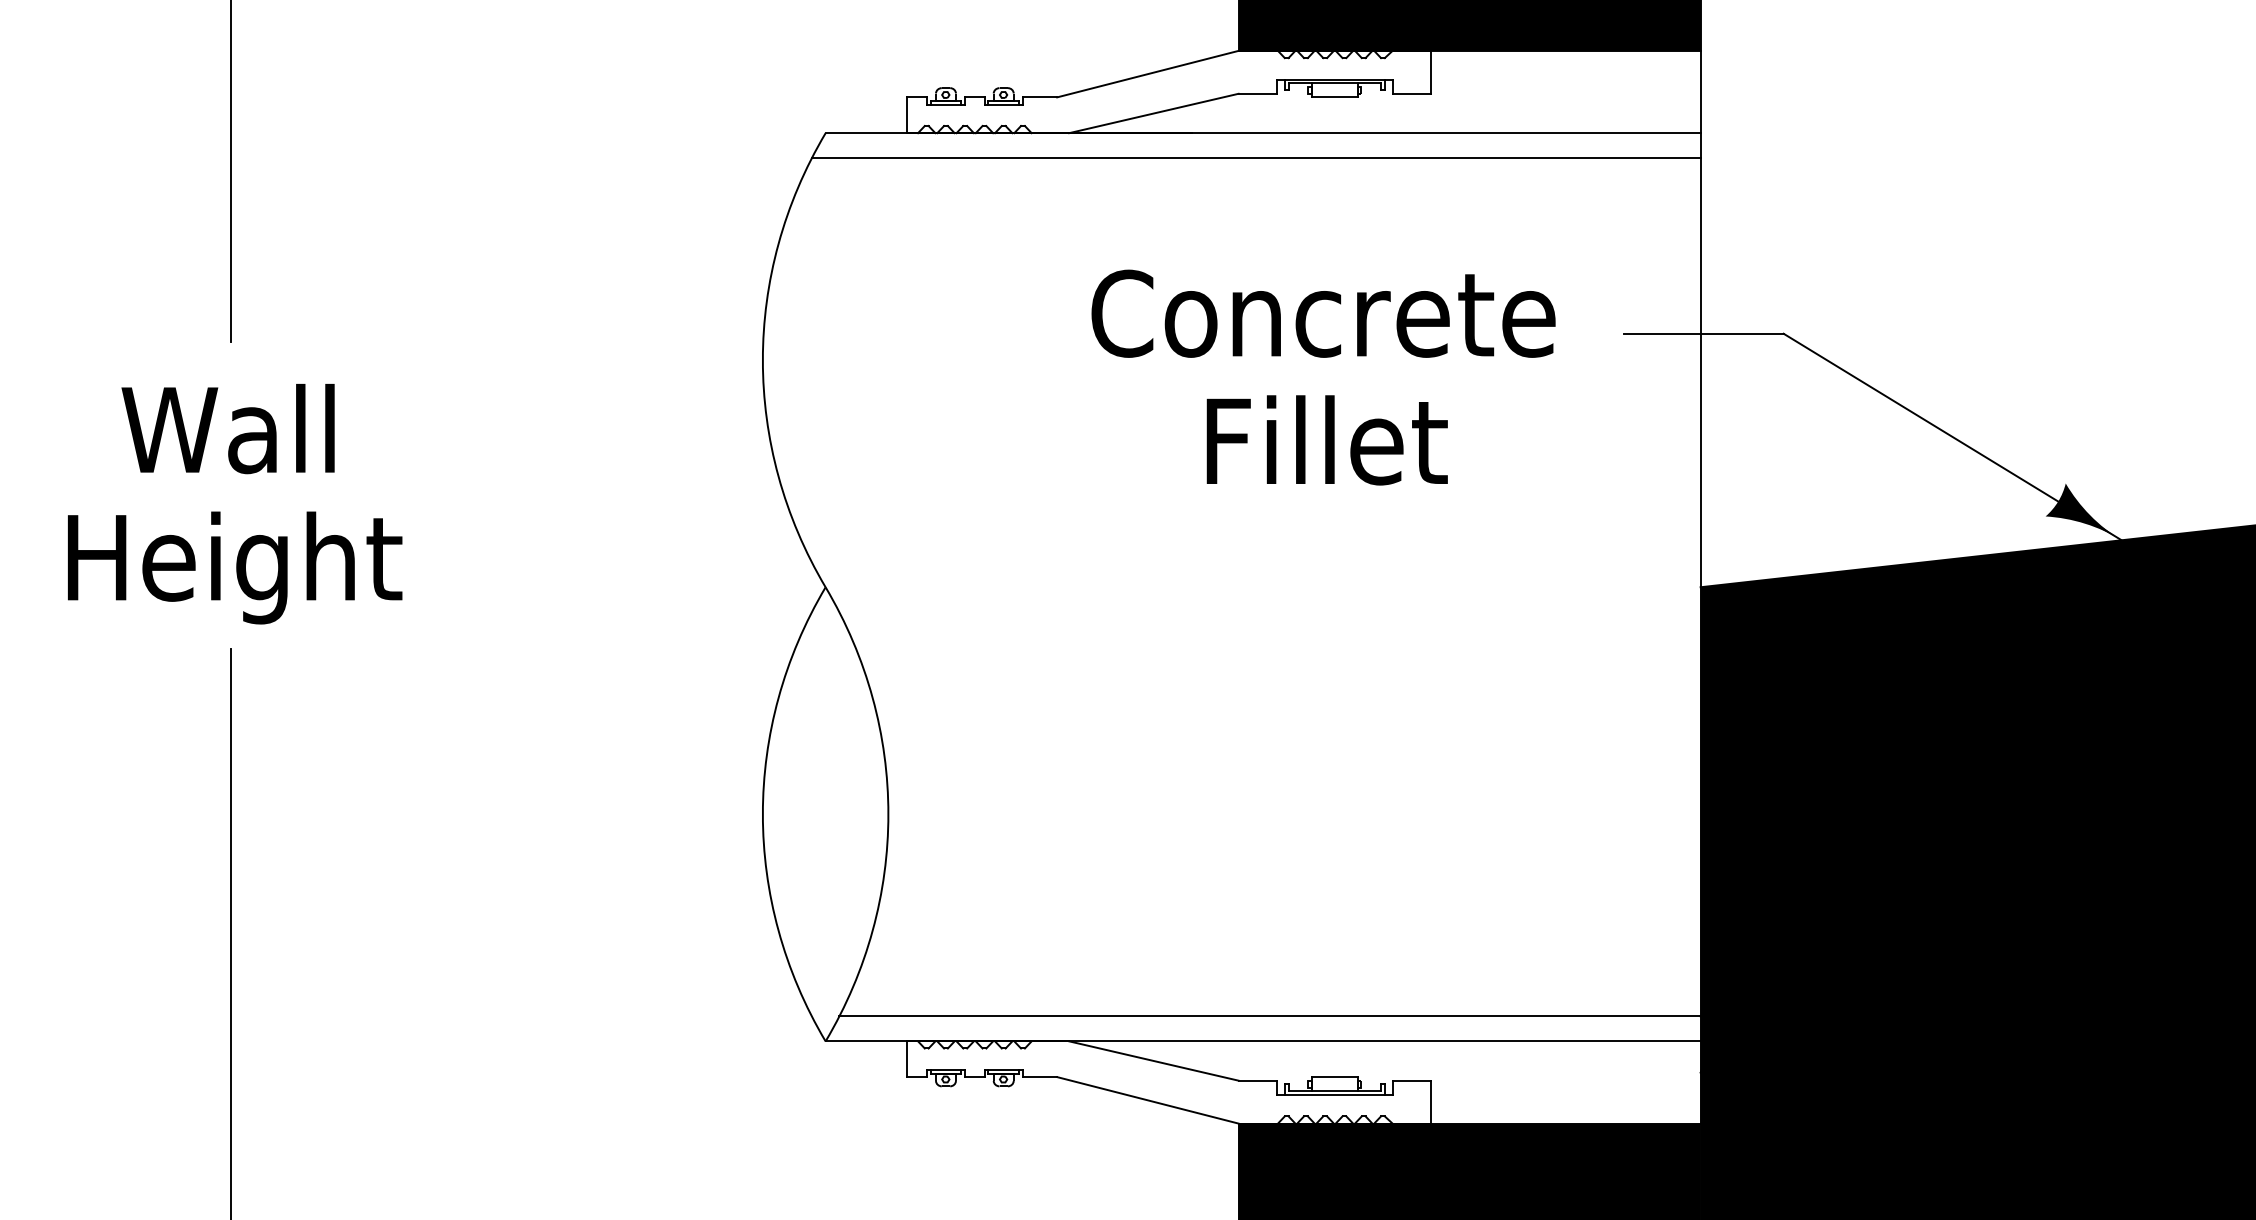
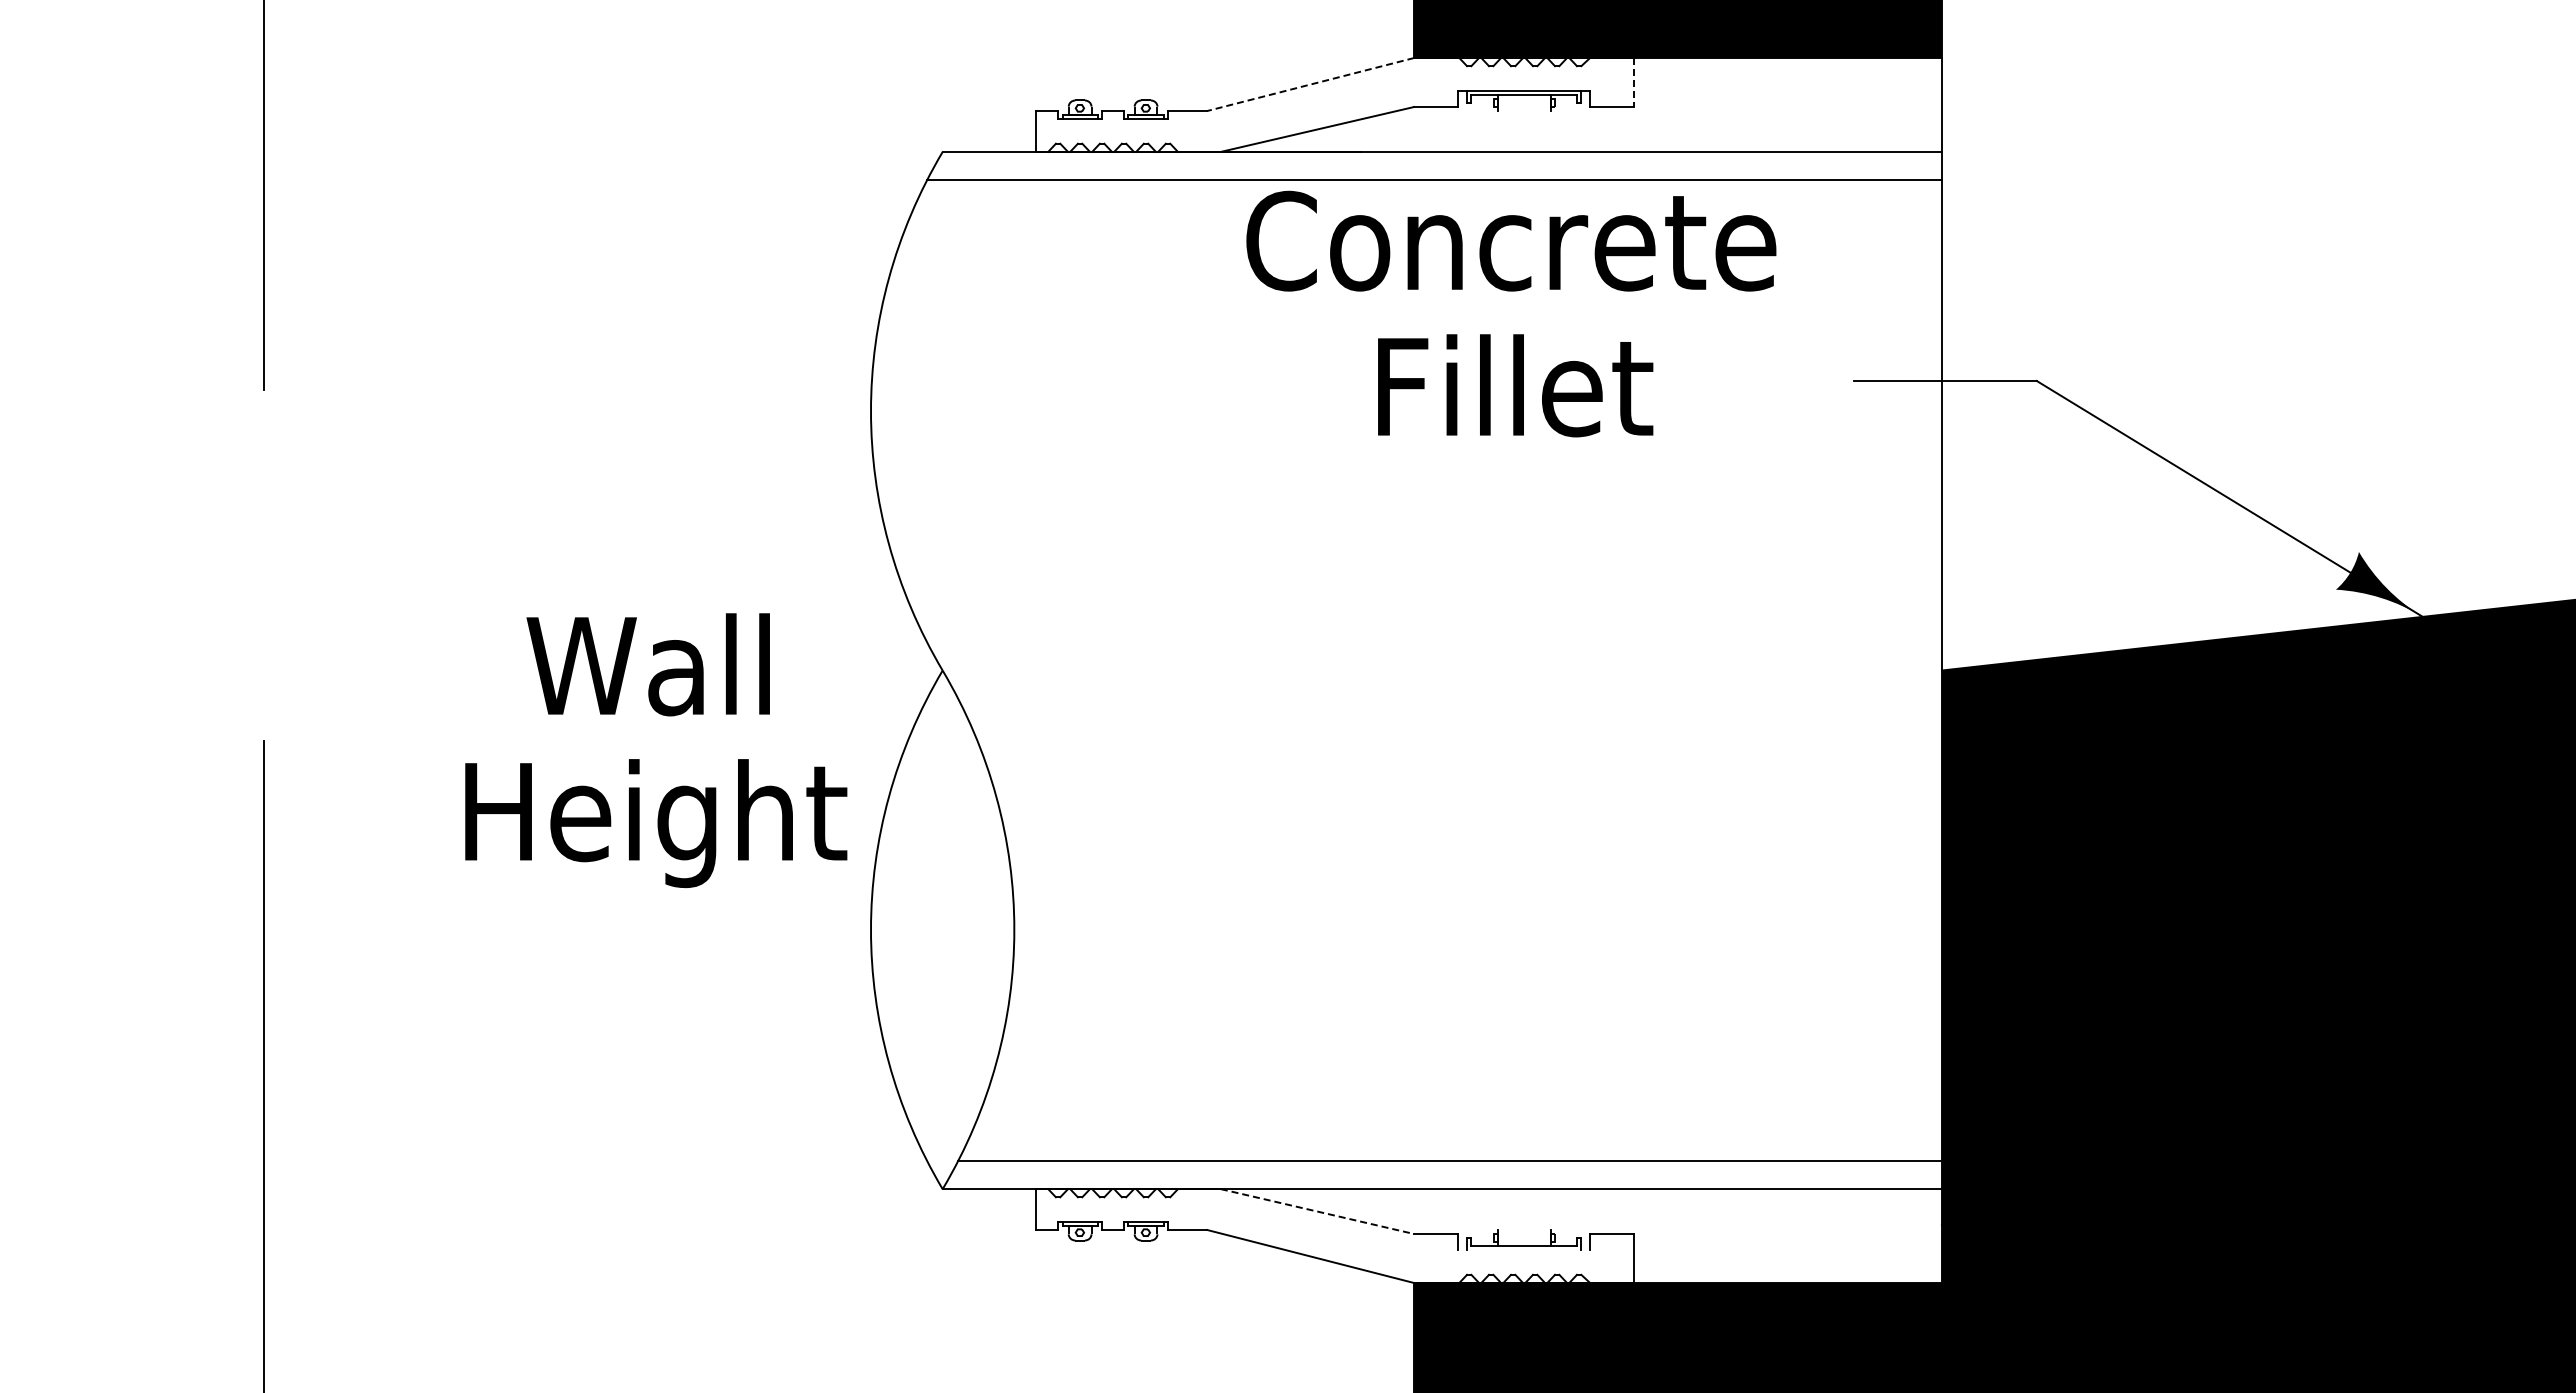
line: (1431, 72) -> (1634, 82), solid -> dashed
line: (1147, 74) -> (1310, 84), solid -> dashed
line: (1334, 97) -> (1523, 111), removed
text: (1323, 377) -> (1511, 313), moved
text: (235, 504) -> (656, 750), moved
line: (1154, 1060) -> (1318, 1211), solid -> dashed
line: (1334, 1076) -> (1523, 1229), removed
line: (1335, 1095) -> (1524, 1250), removed

